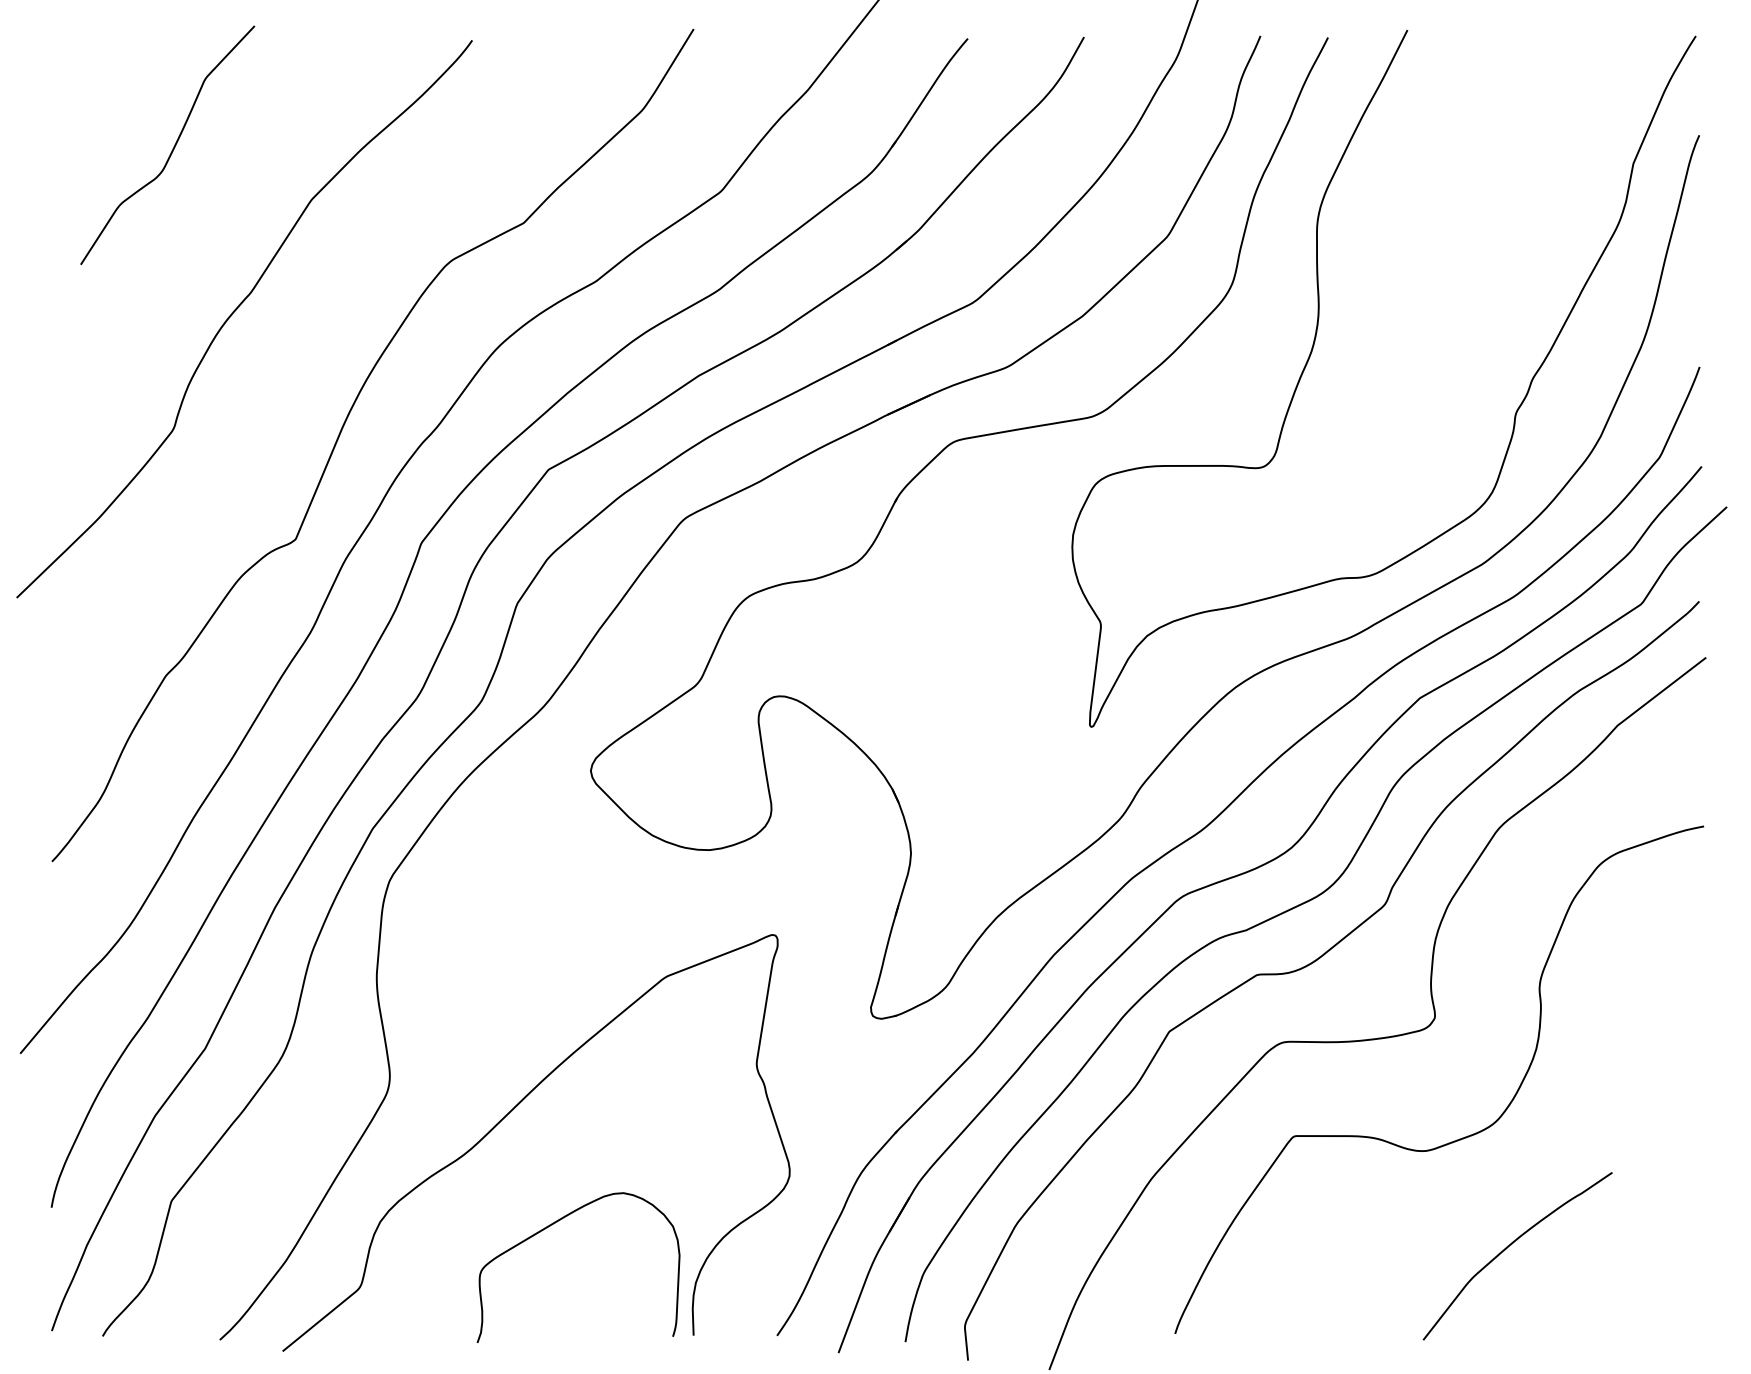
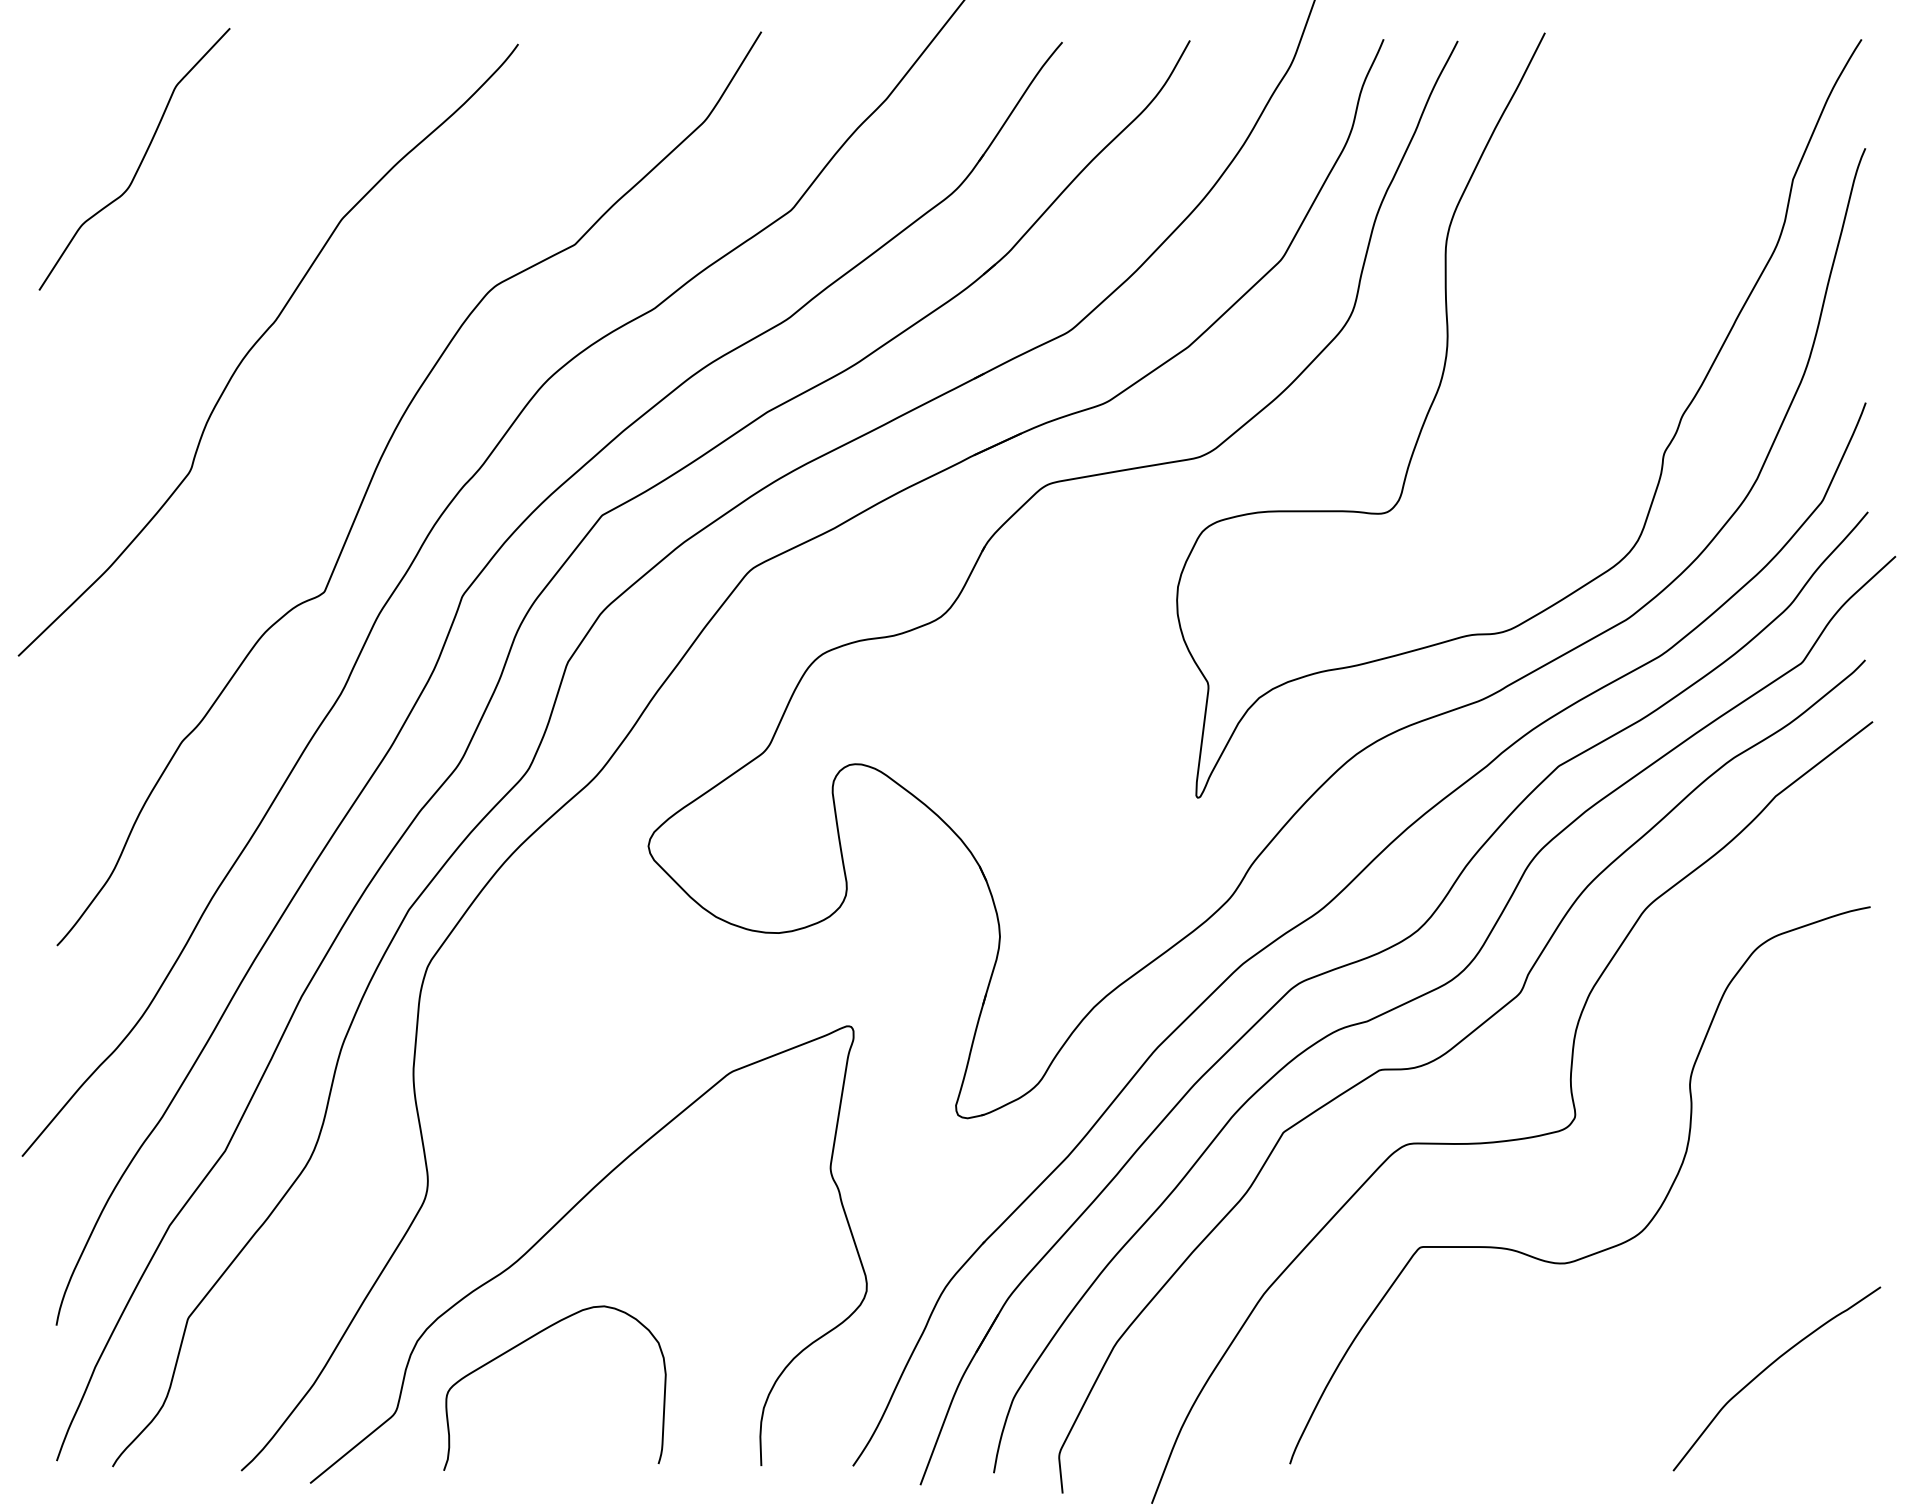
curve: (173, 146) -> (140, 160), moved
curve: (552, 1225) -> (526, 1341), moved
curve: (1511, 1245) -> (1770, 1367), moved

